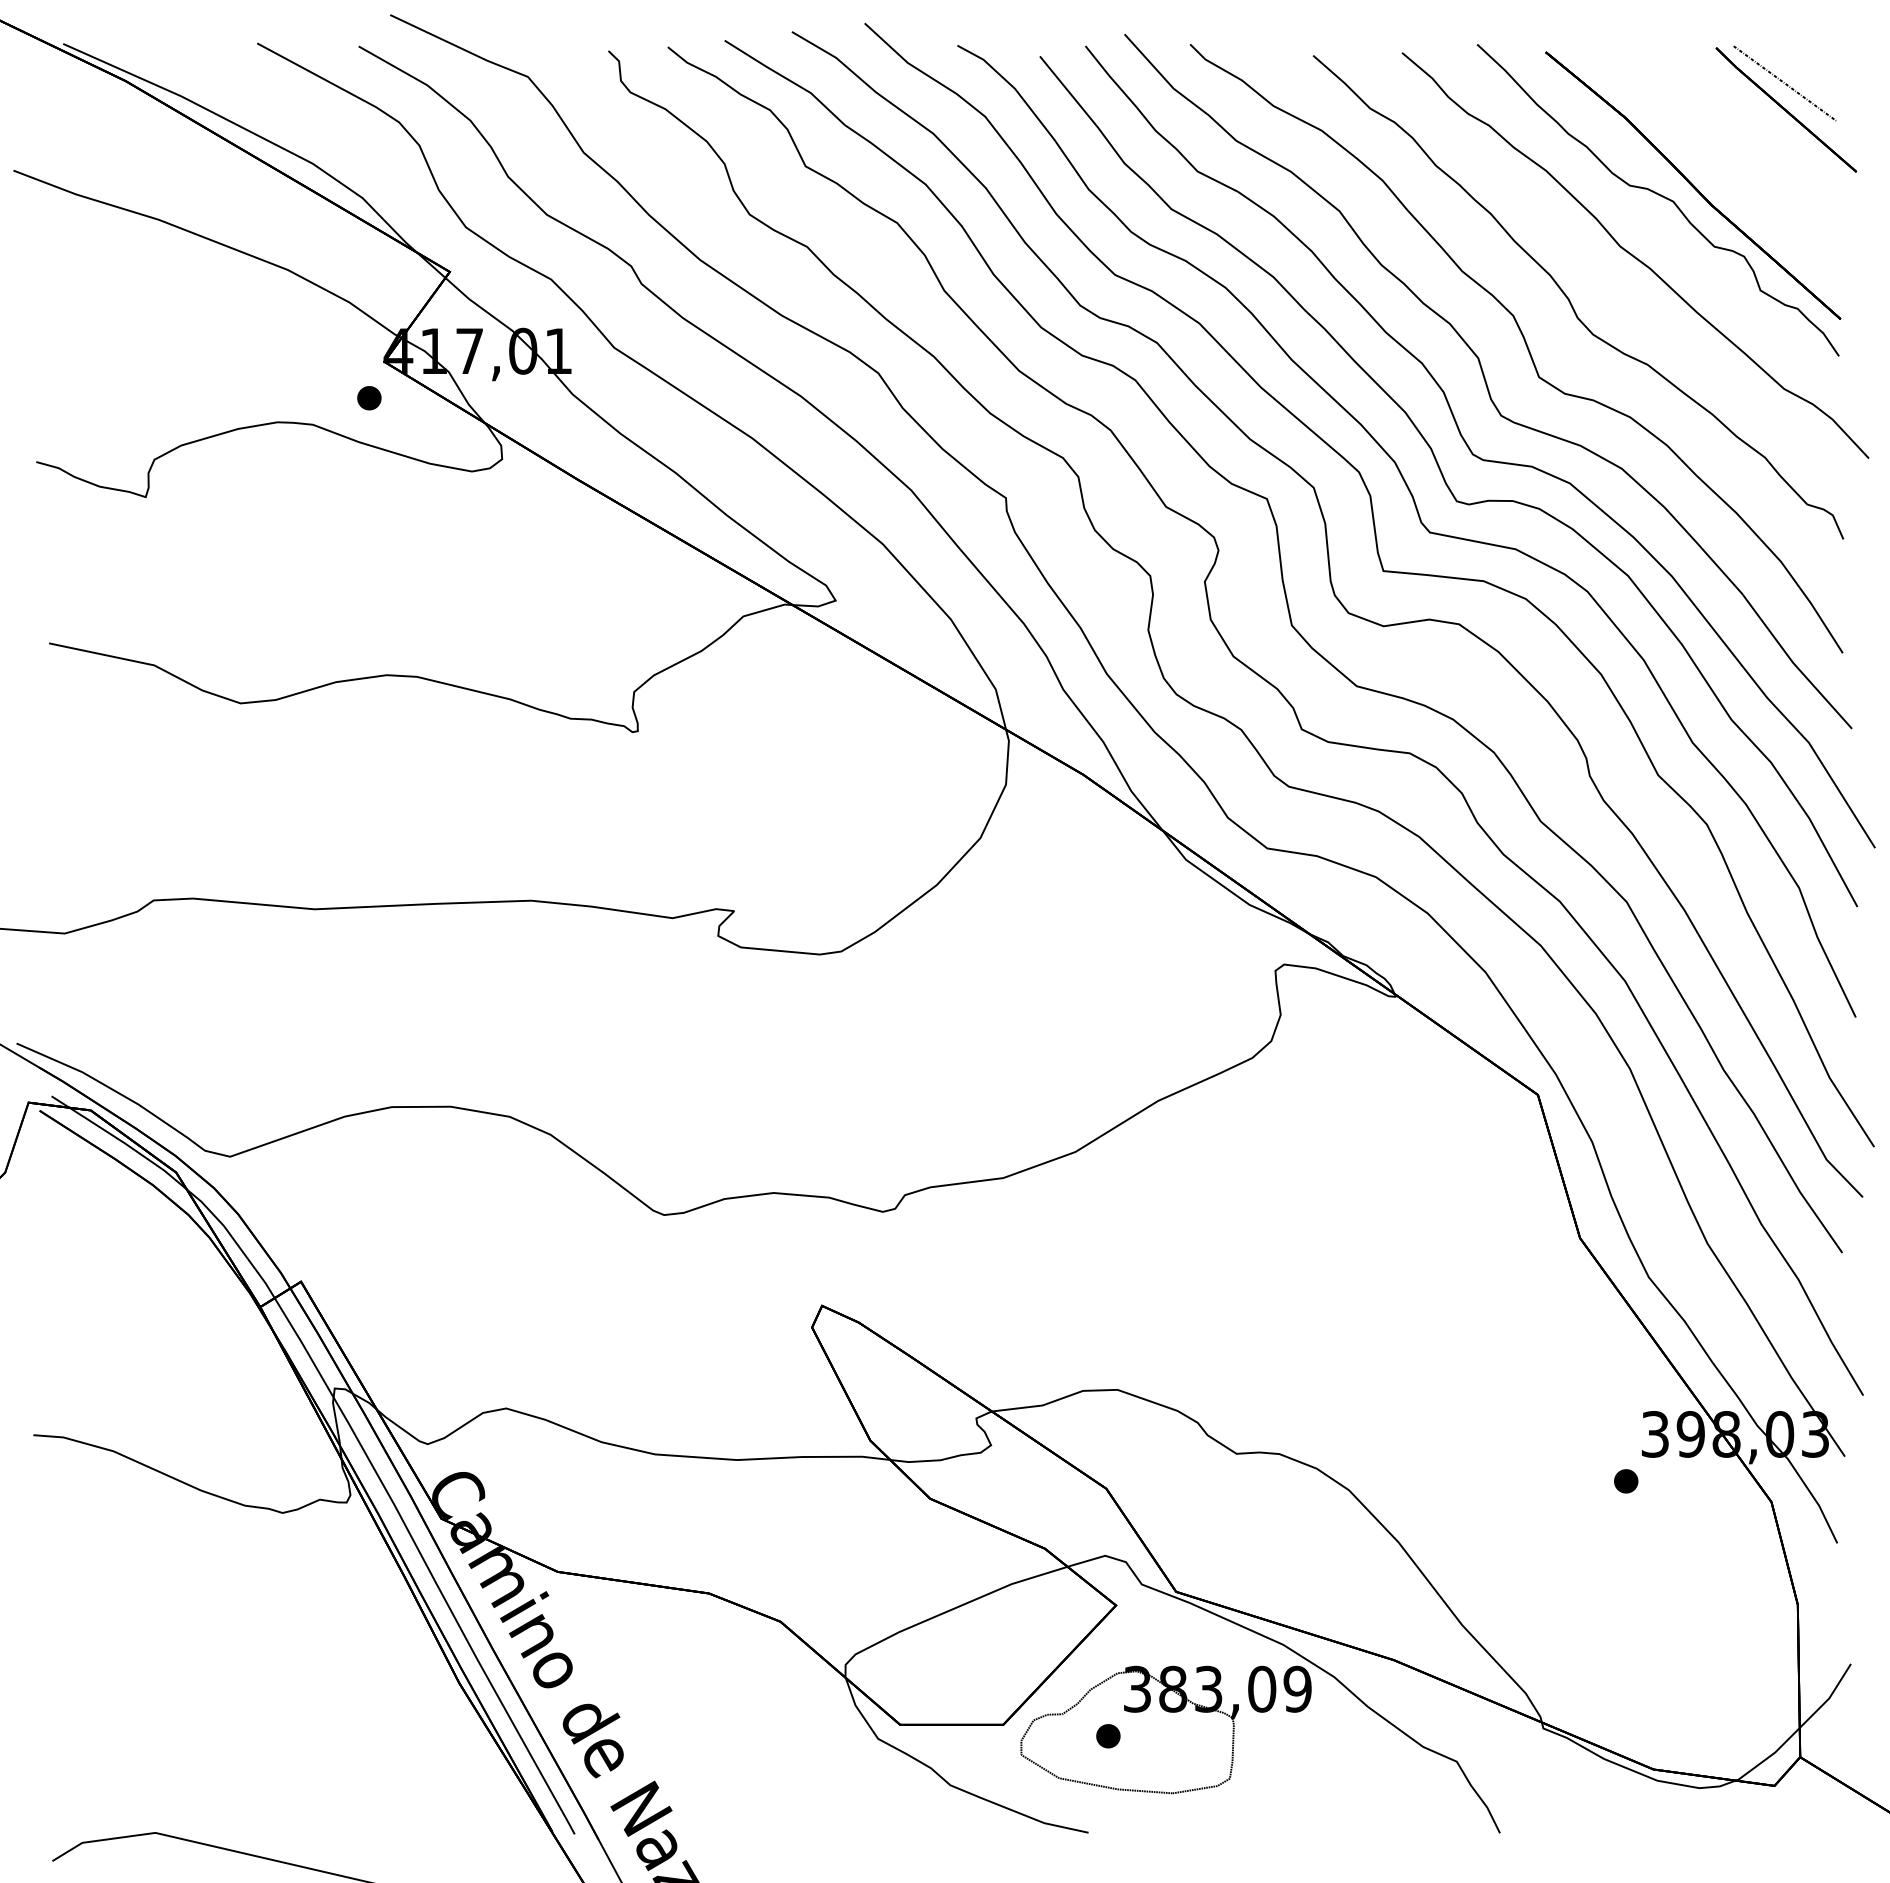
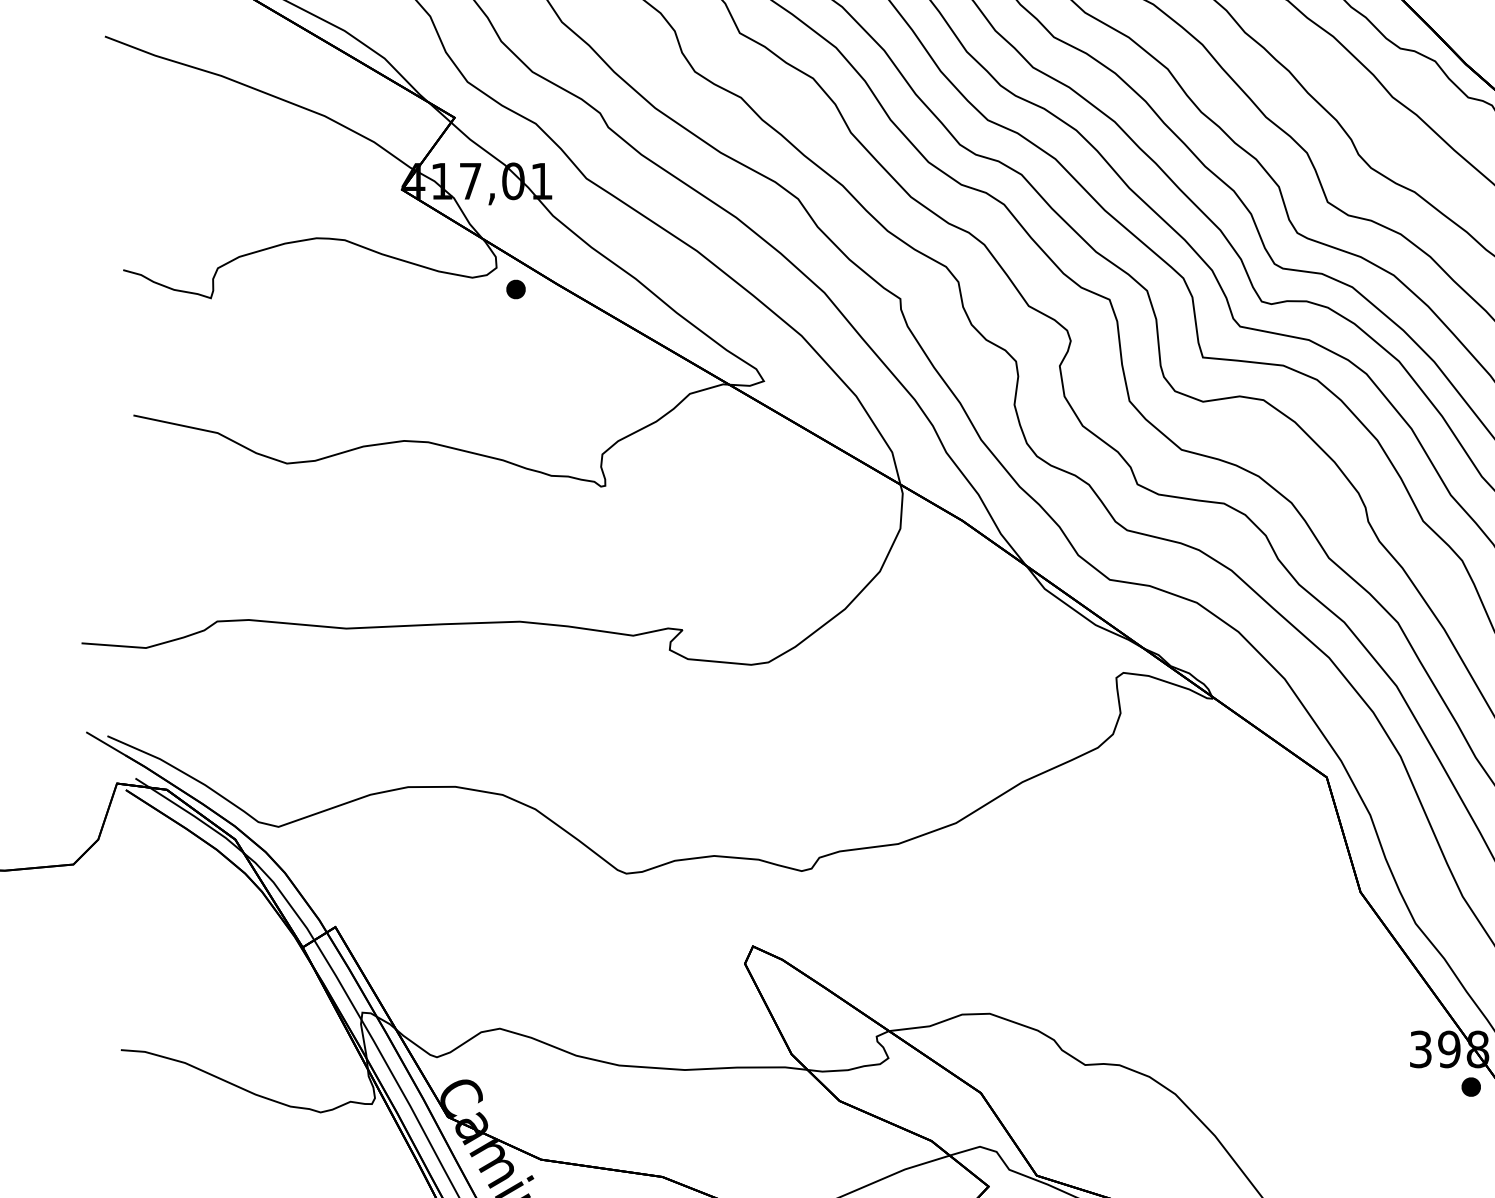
part: (369, 398) -> (516, 289), moved
part: (1626, 1481) -> (1471, 1087), moved

